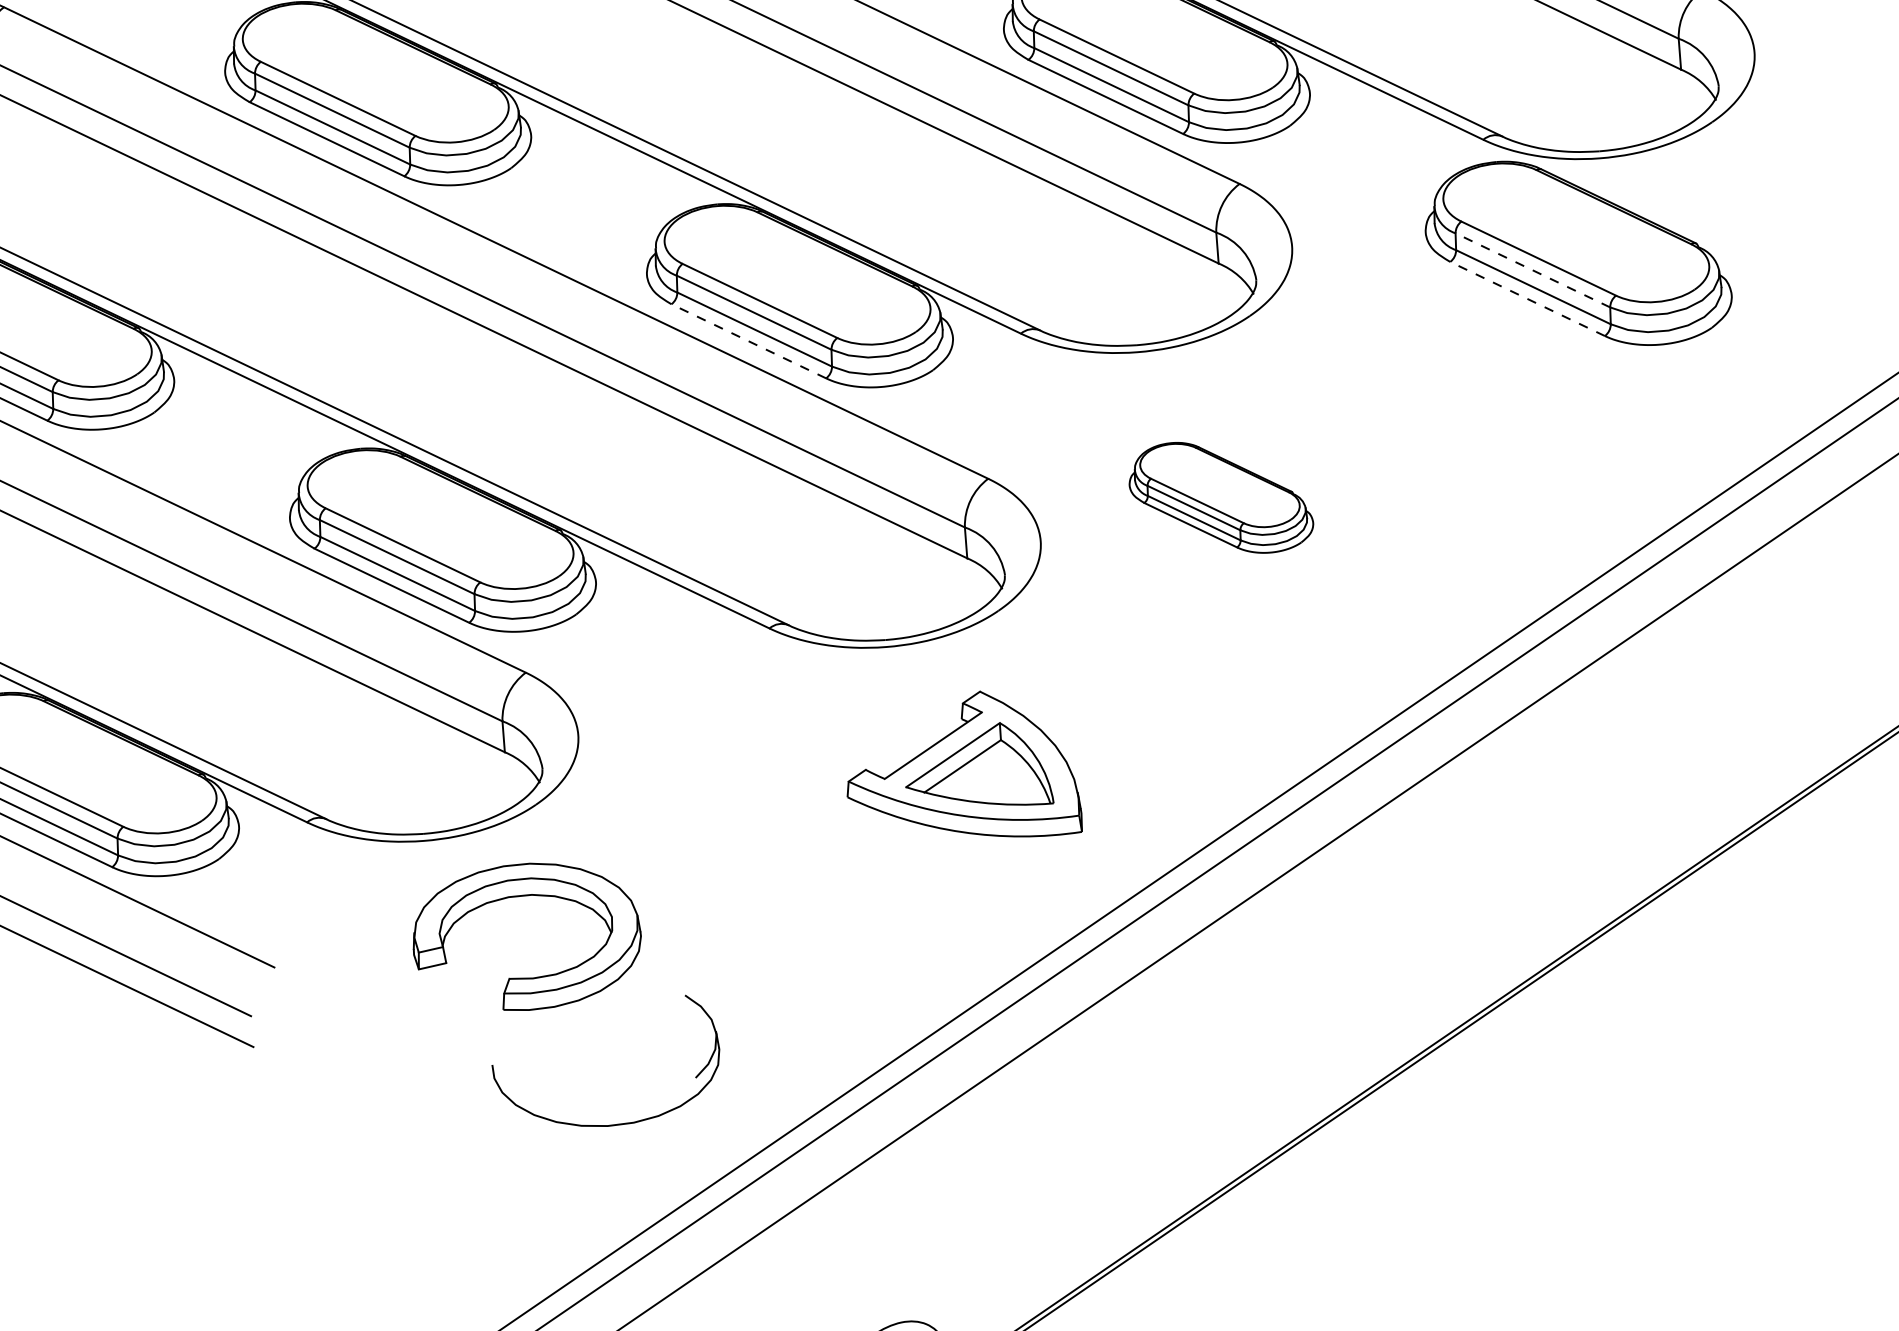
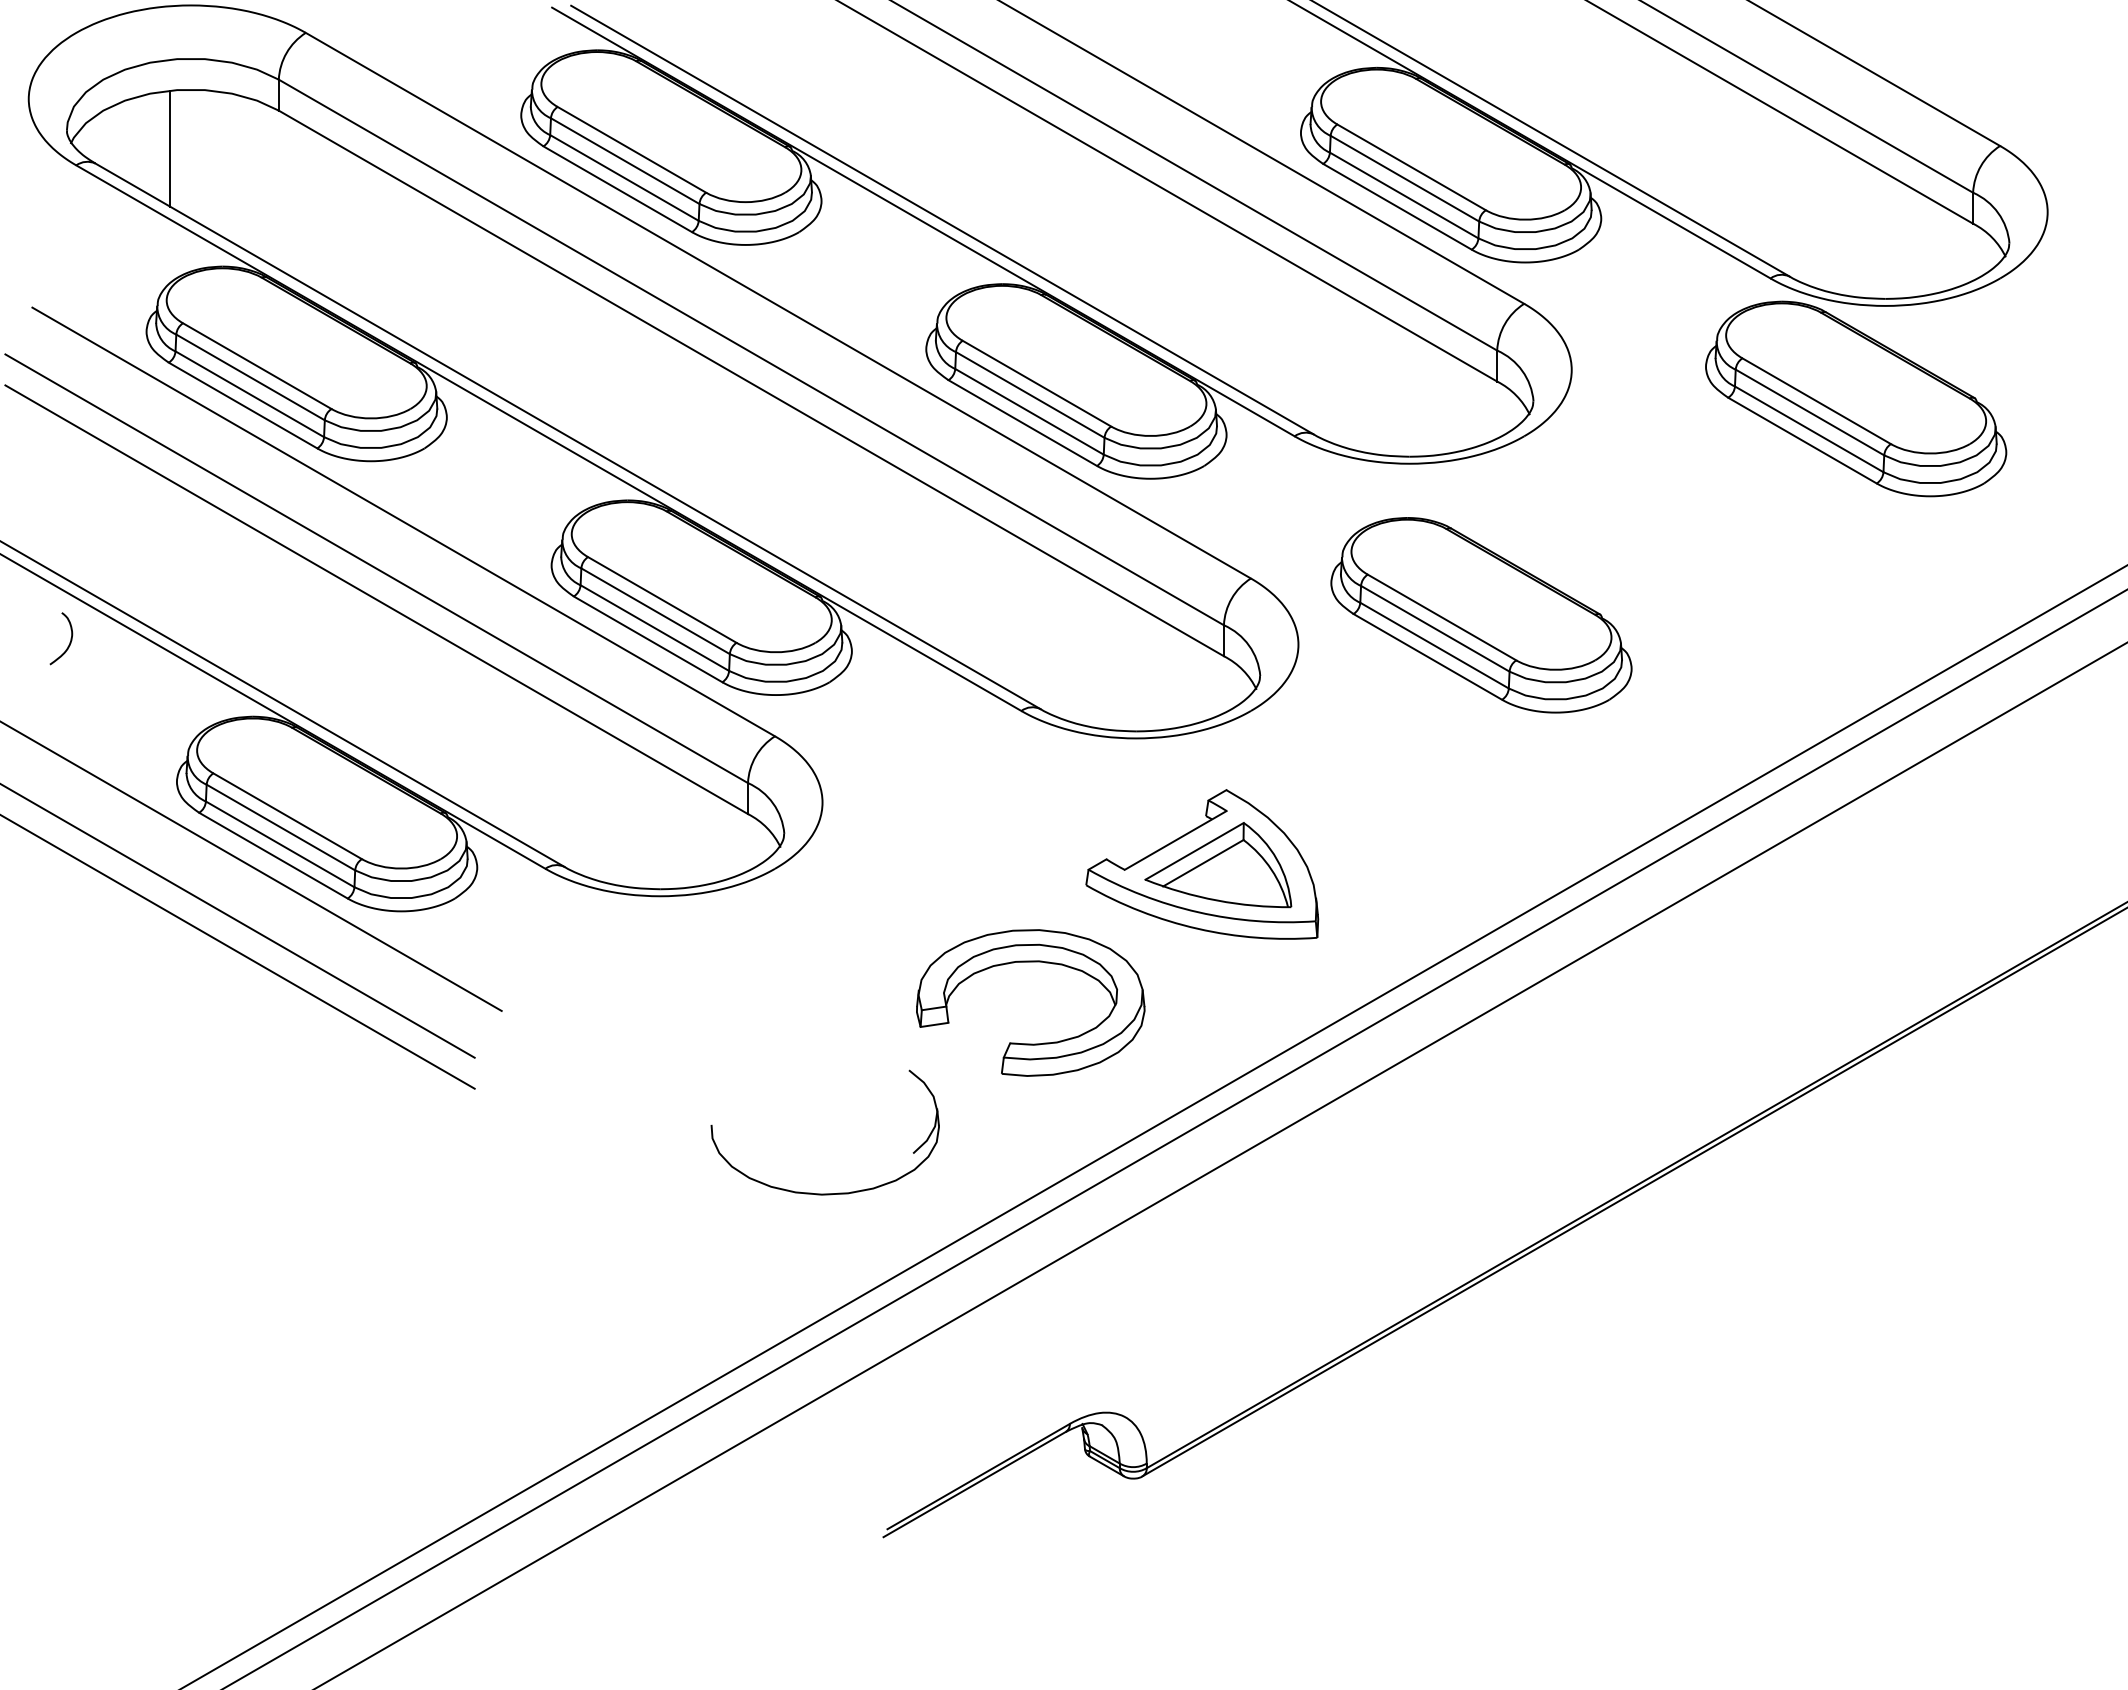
line: (1532, 270) -> (1809, 412), dashed -> solid
line: (1527, 298) -> (1802, 440), dashed -> solid
line: (748, 341) -> (1022, 423), dashed -> solid
part: (1220, 497) -> (1481, 615), size x1.67
part: (523, 896) -> (1030, 962), moved

